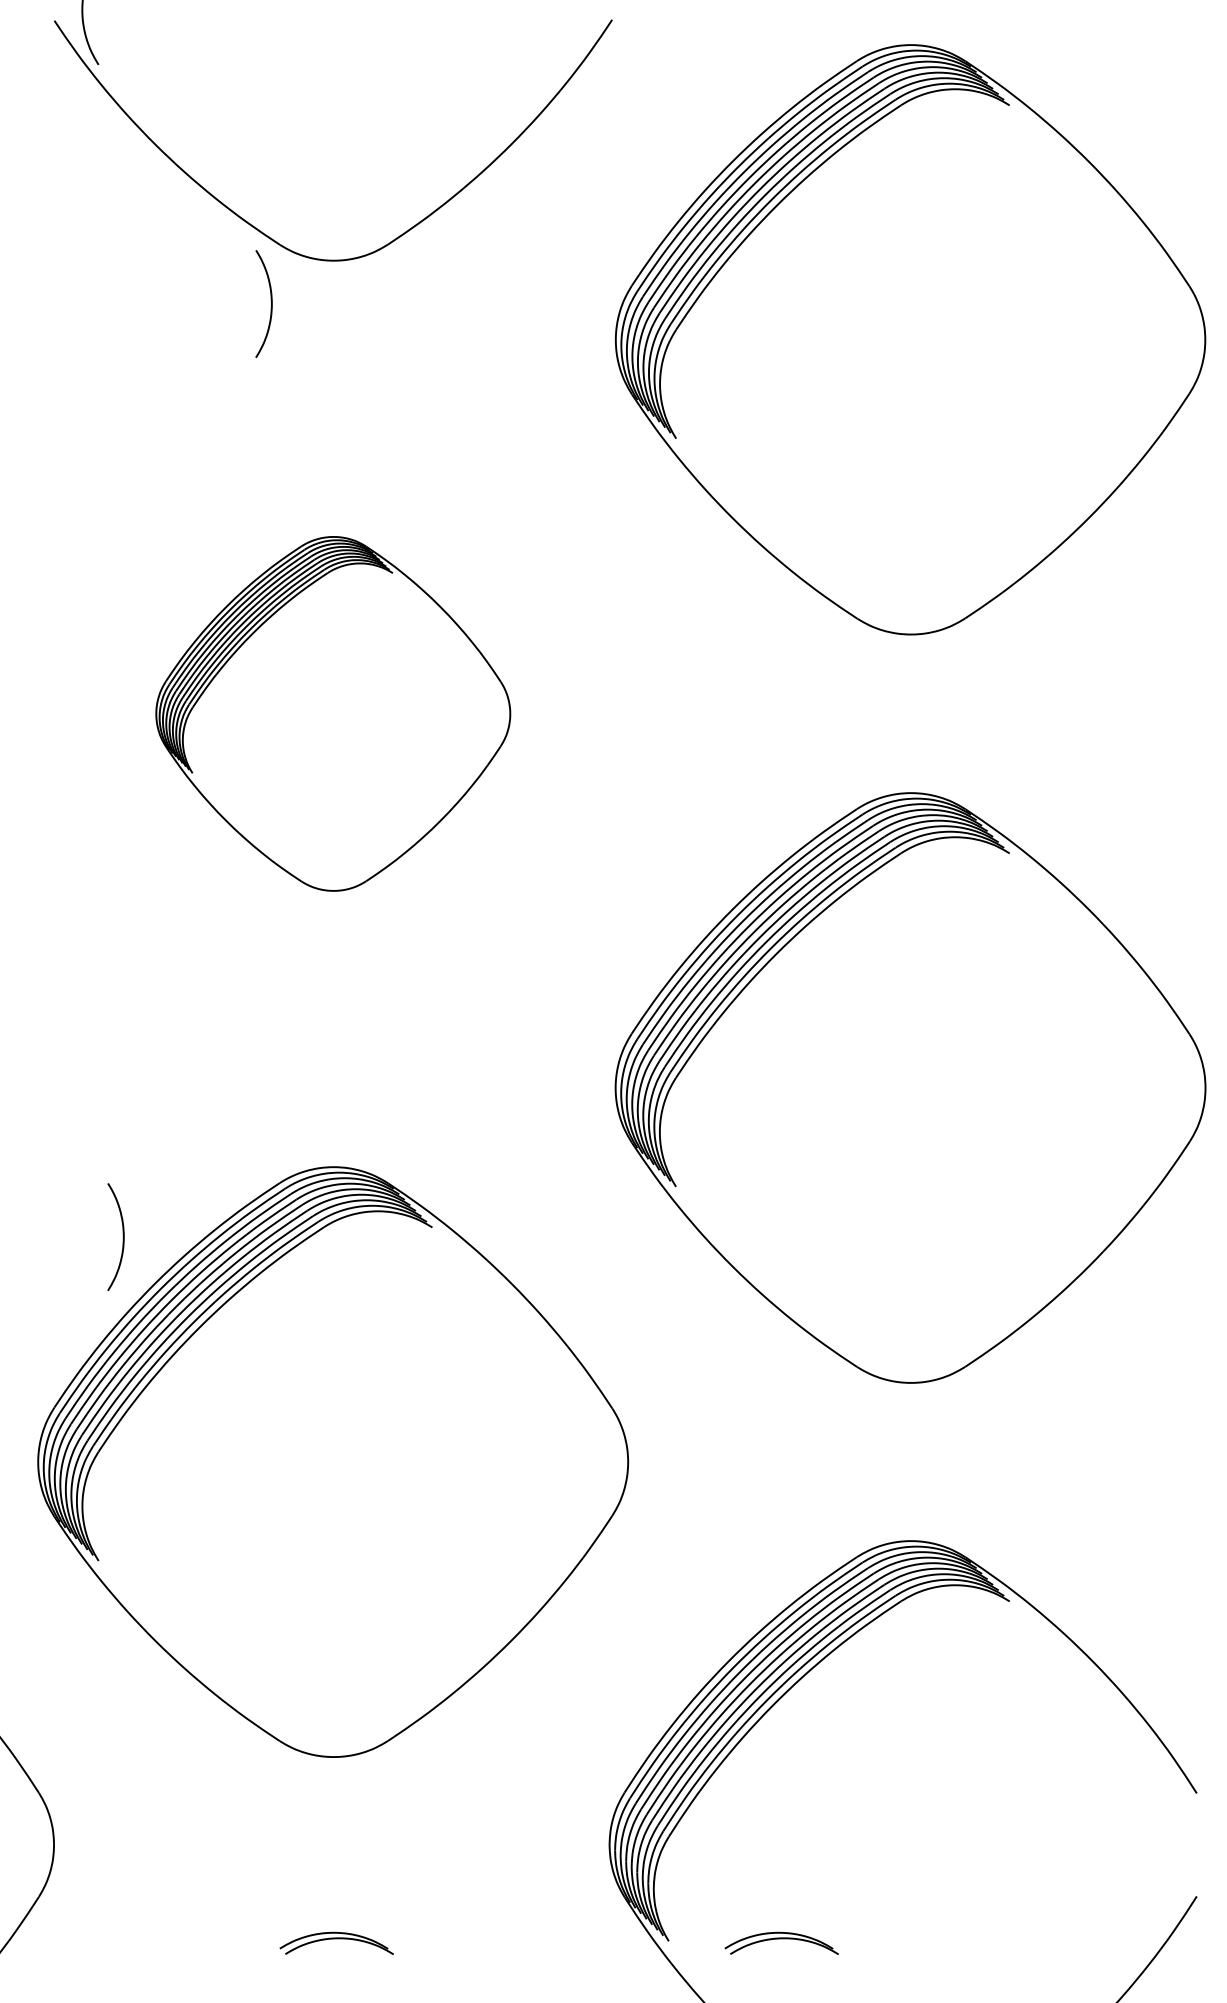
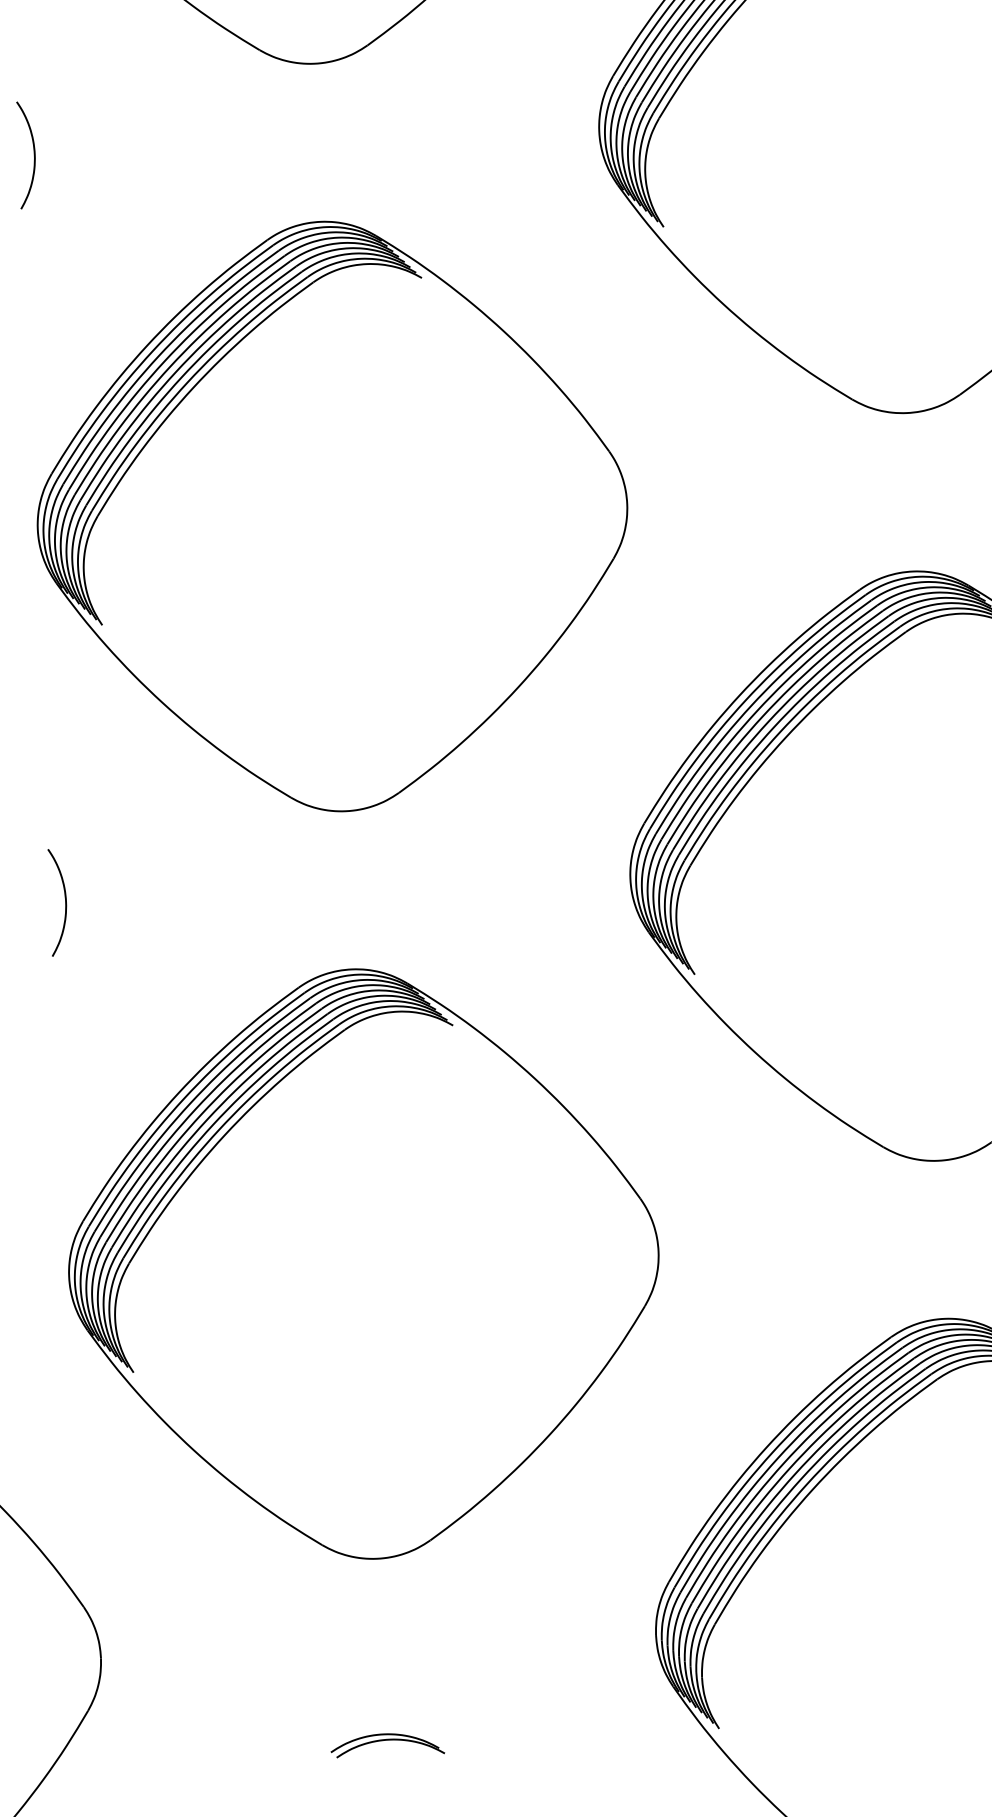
curve: (270, 300) -> (33, 151), moved
part: (333, 713) -> (332, 516), size x1.67
curve: (122, 1236) -> (64, 901), moved
part: (781, 1942) -> (831, 1725), removed

